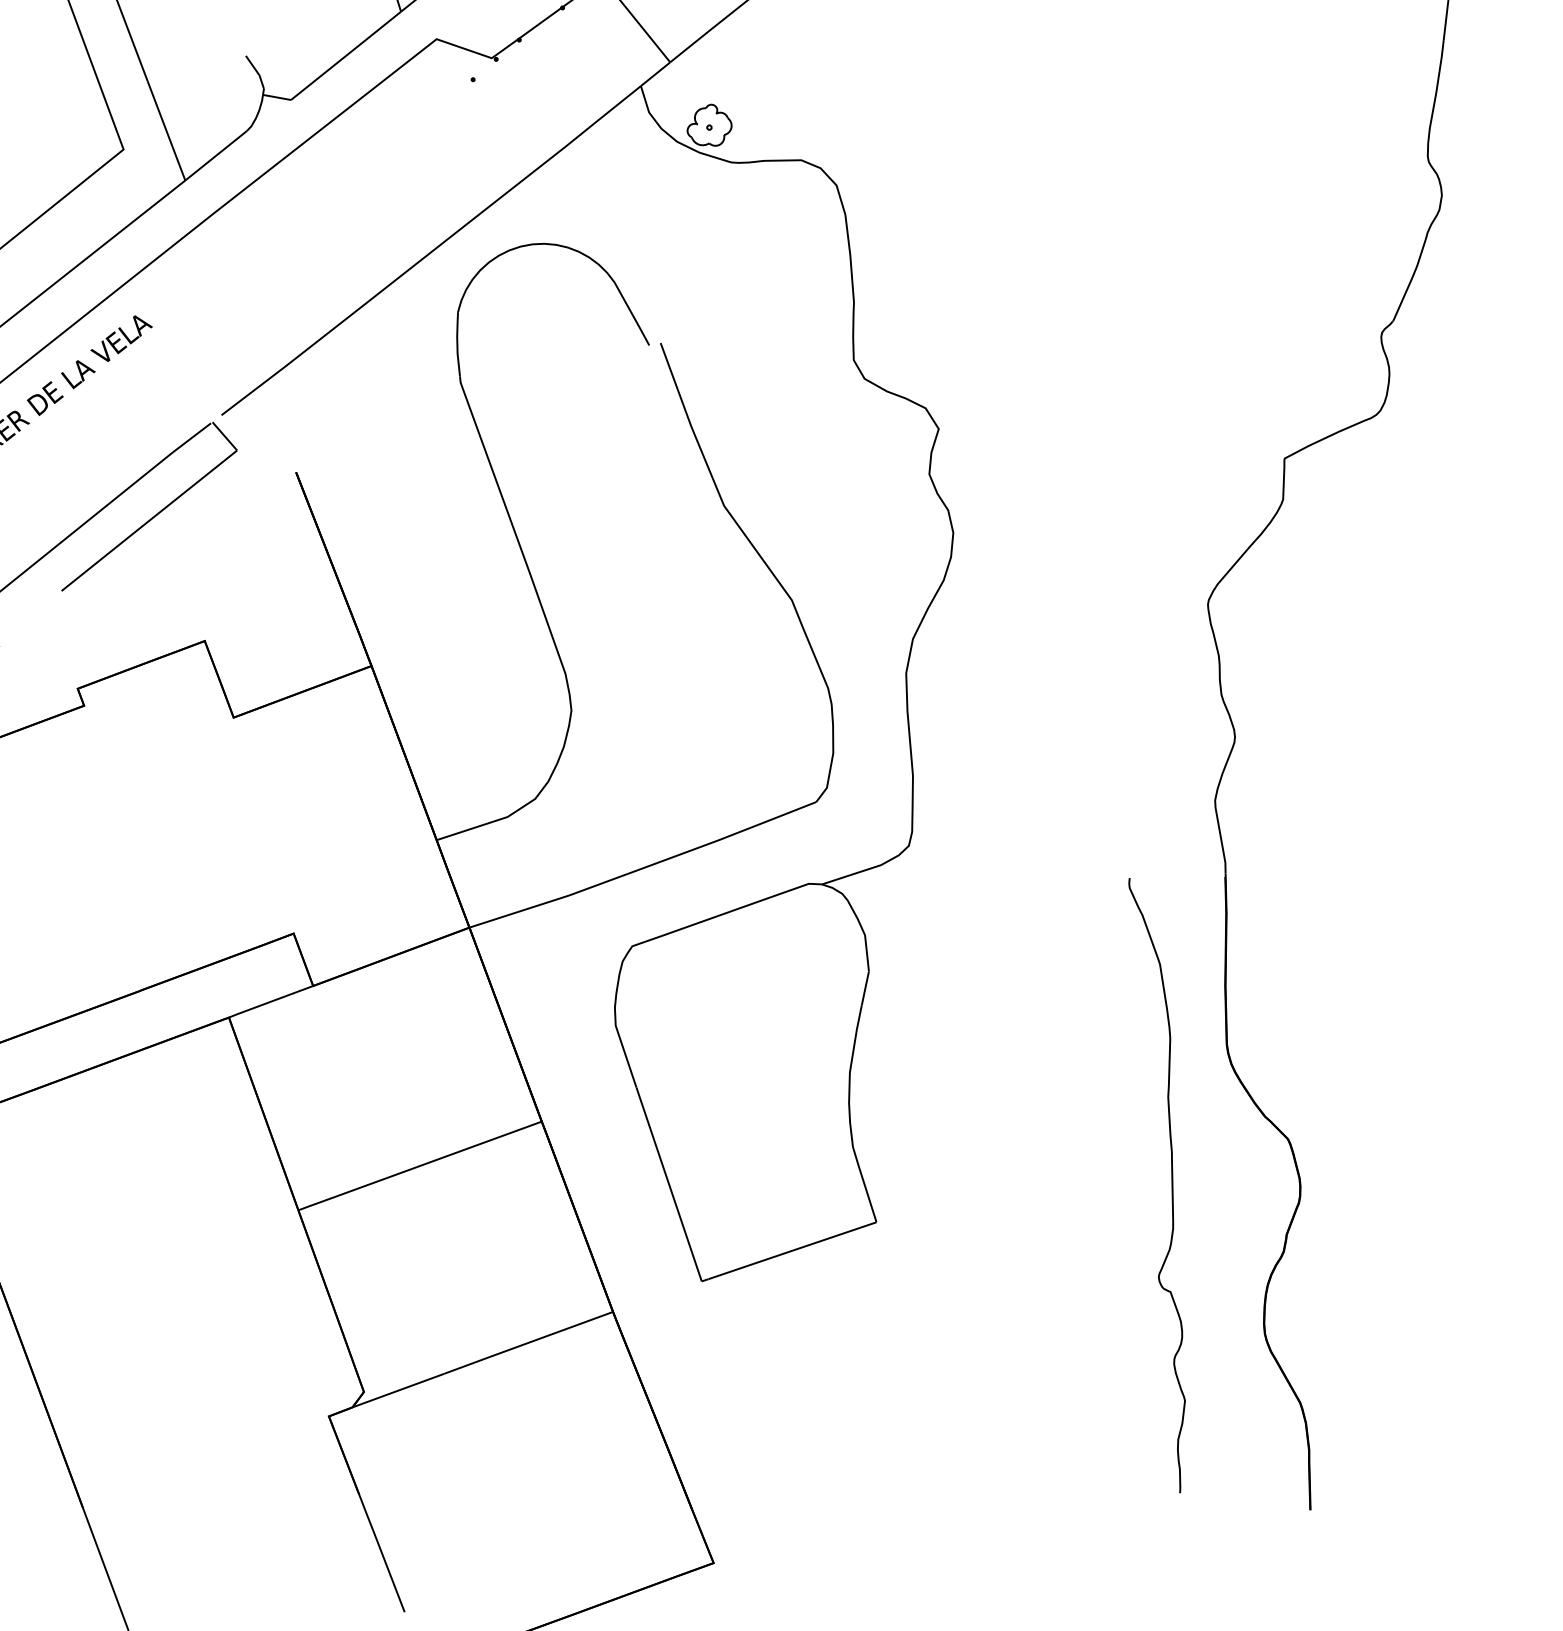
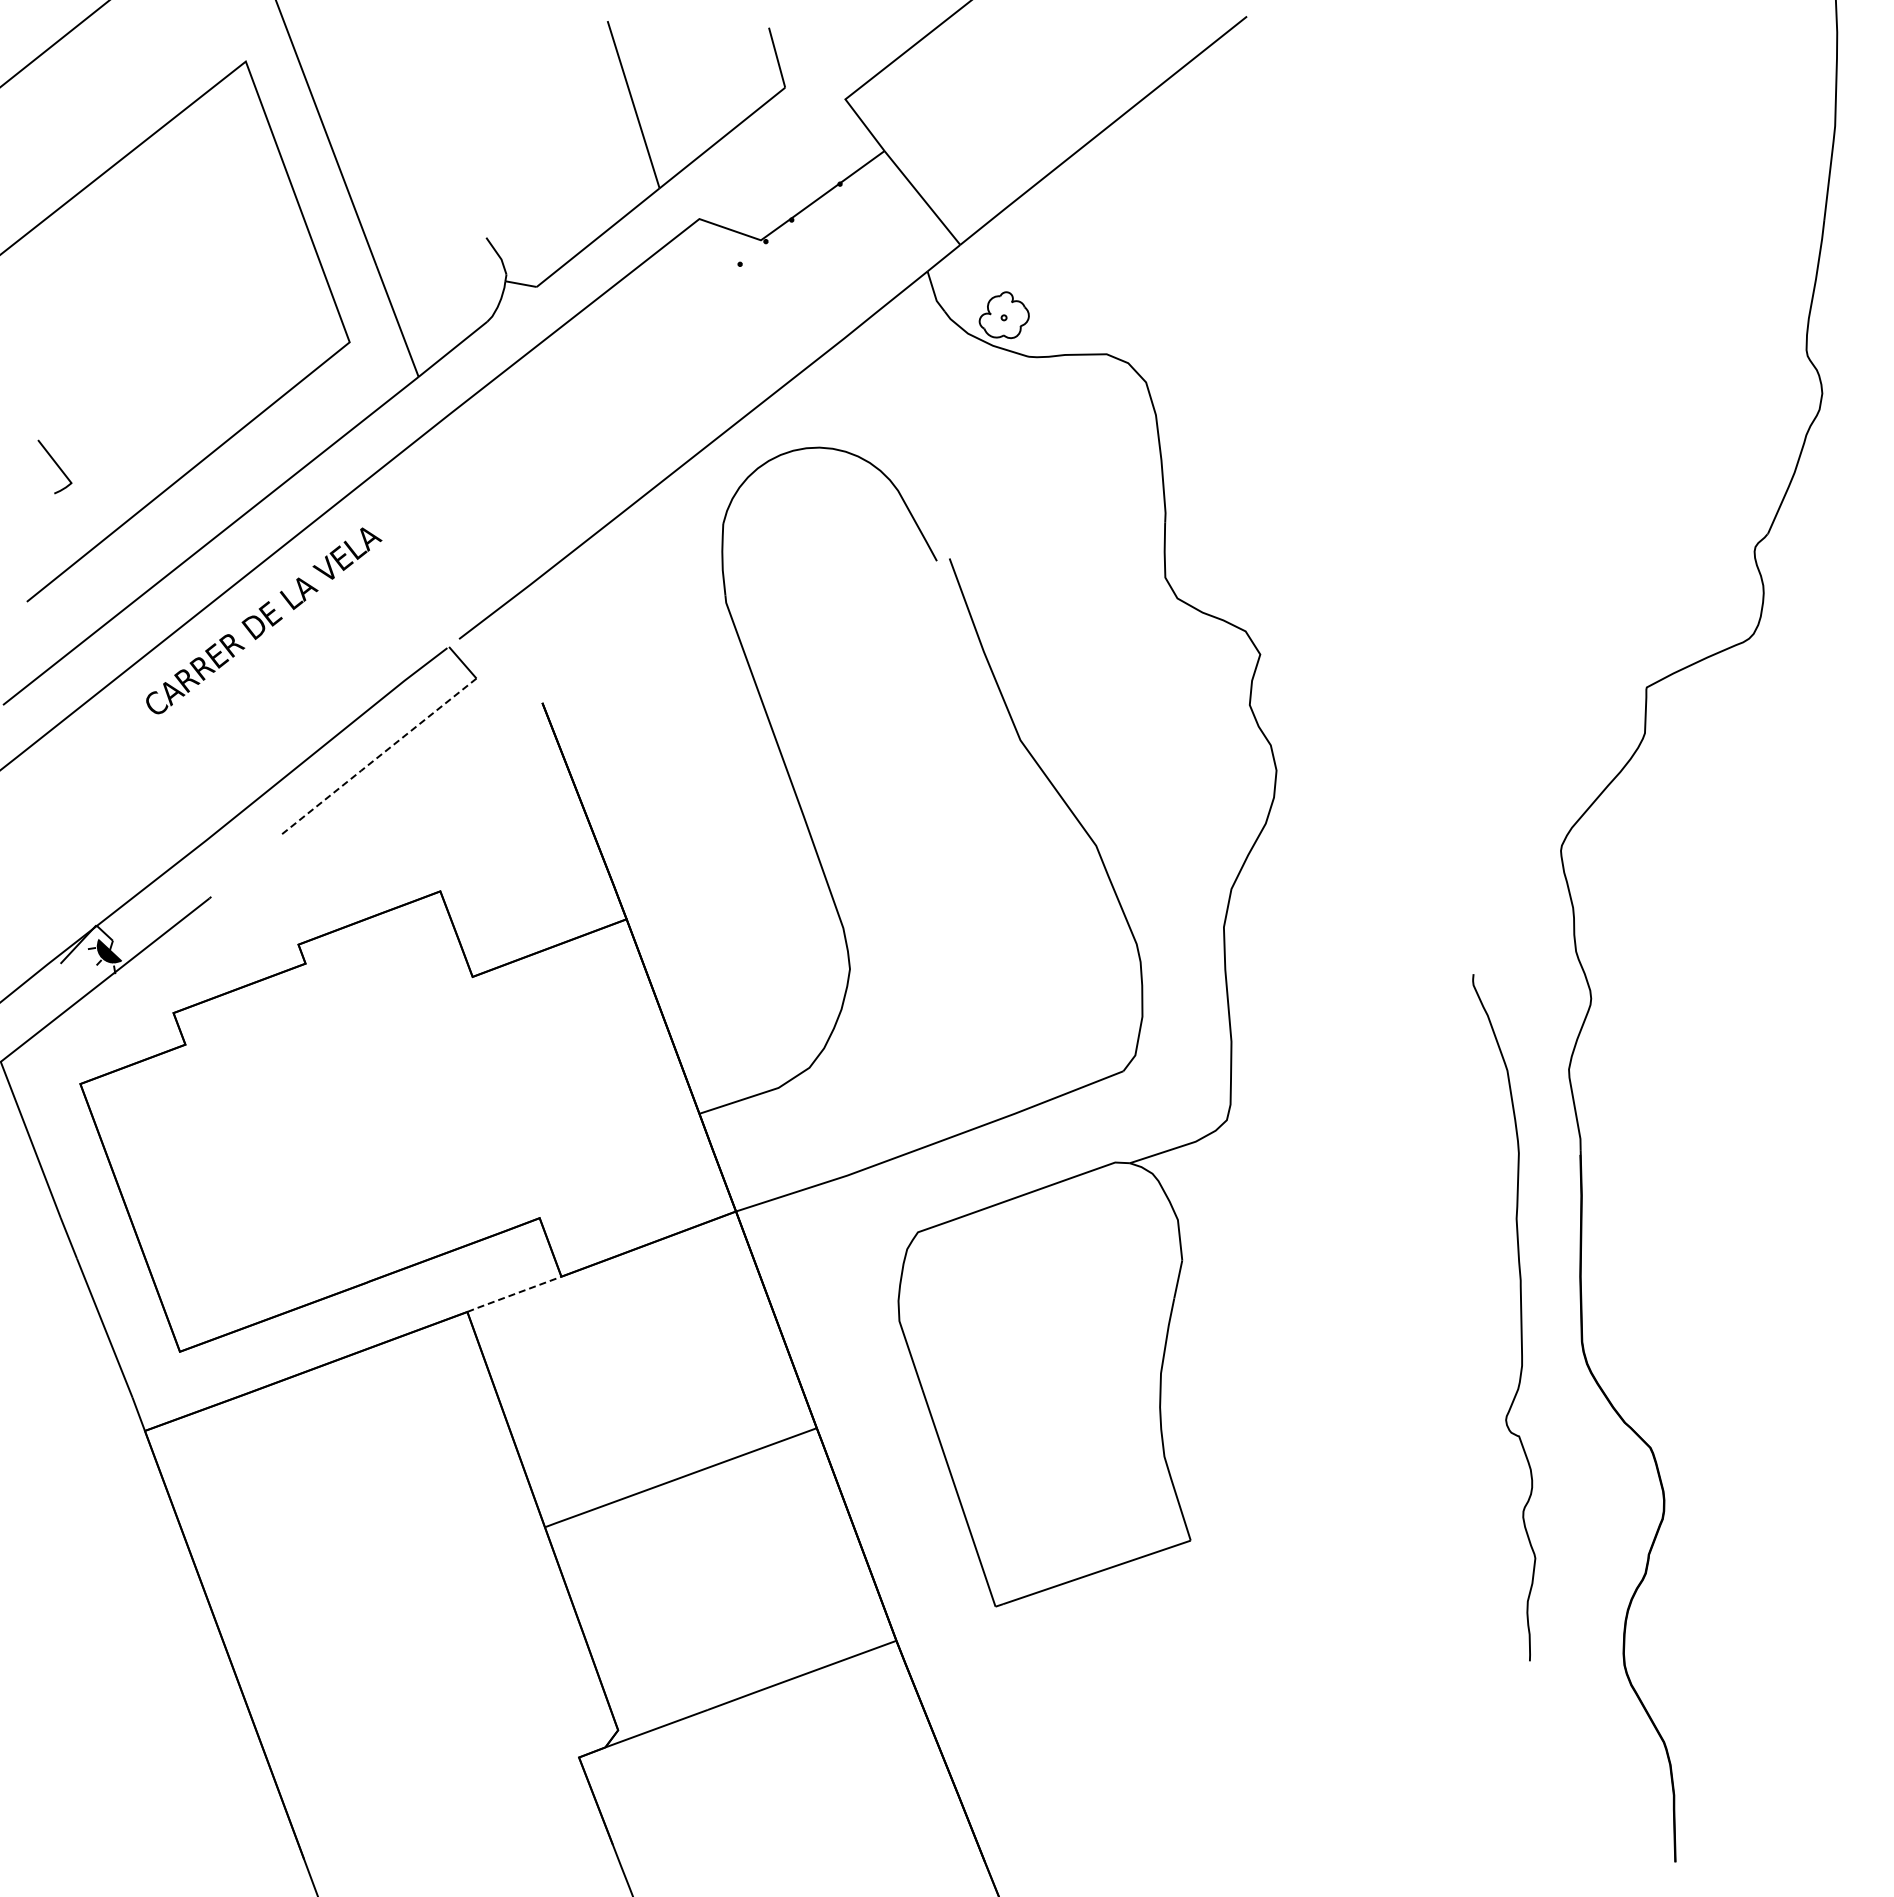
line: (148, 521) -> (377, 757), solid -> dashed
line: (270, 1001) -> (513, 1294), solid -> dashed
curve: (1171, 1185) -> (1520, 1317), moved

